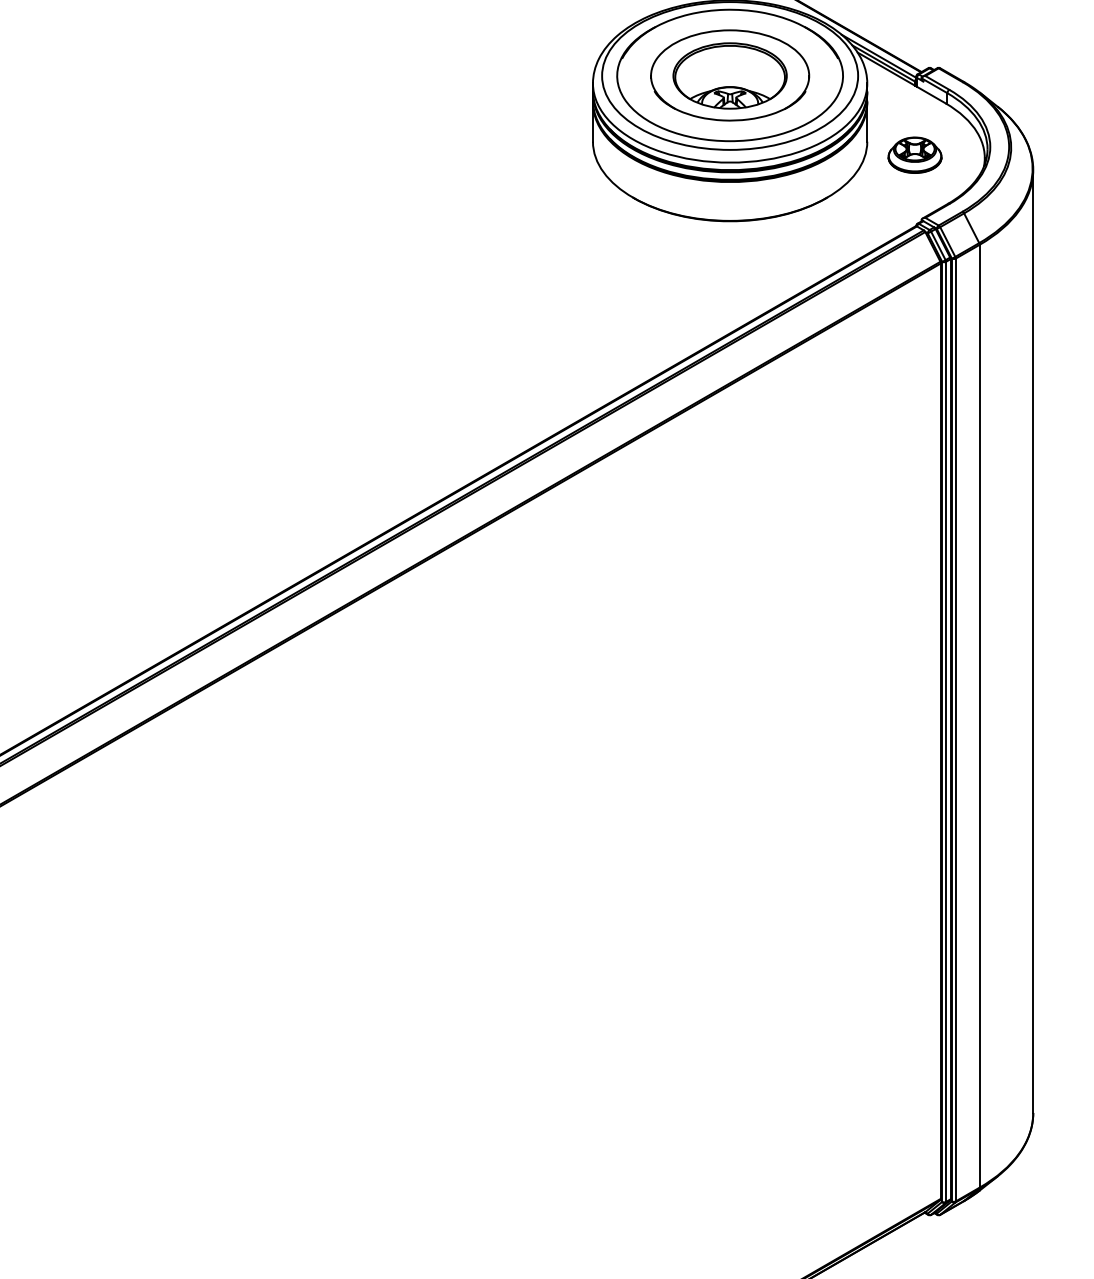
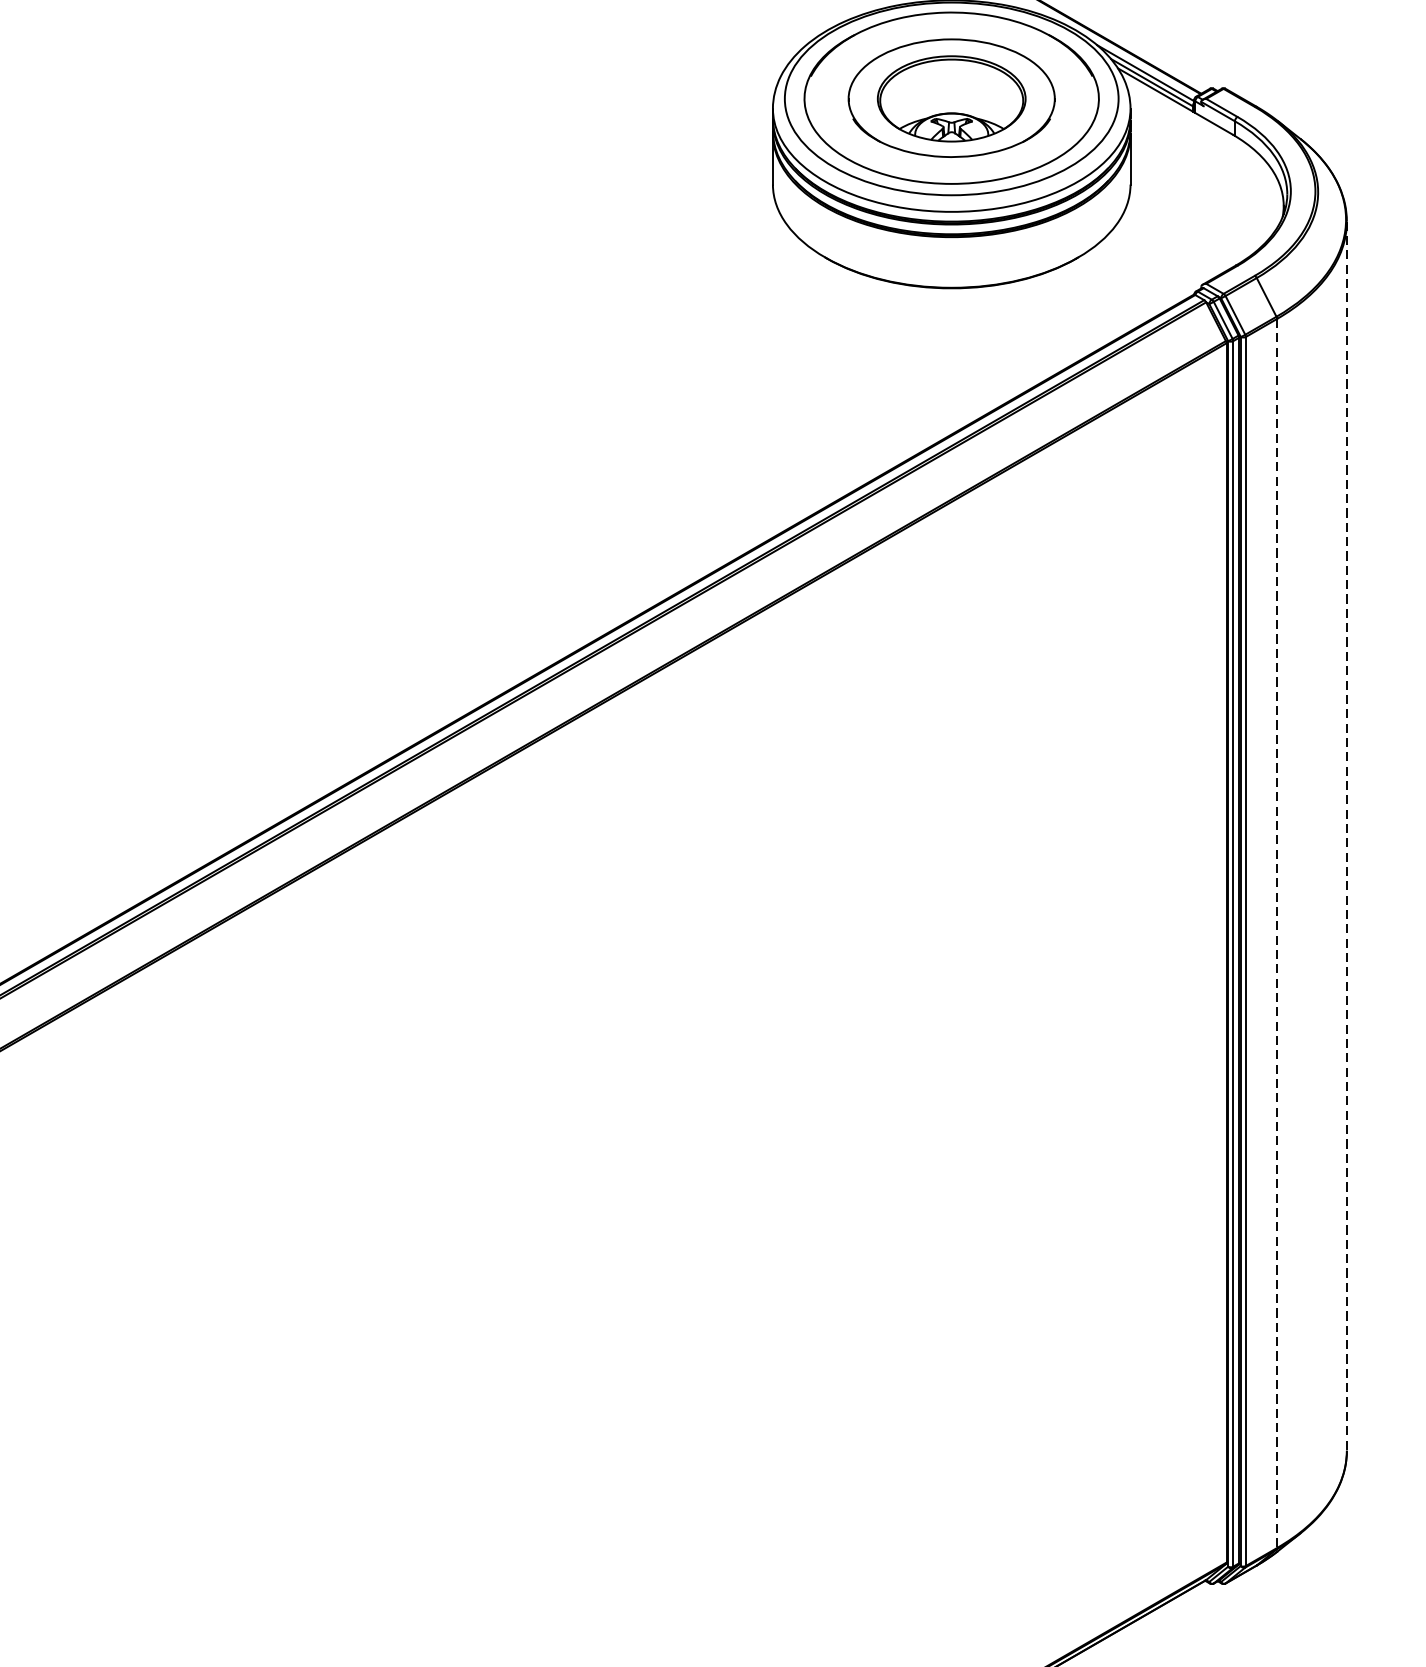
part: (914, 154) -> (1192, 201), removed
line: (1033, 642) -> (1347, 837), solid -> dashed
line: (979, 716) -> (1276, 933), solid -> dashed

